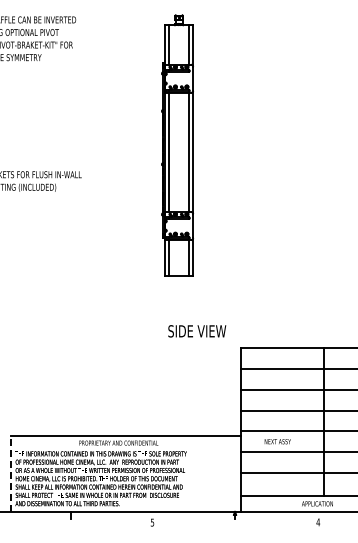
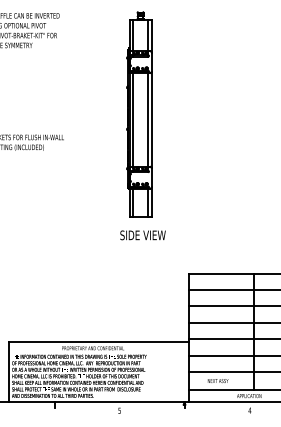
text: (197, 331) -> (143, 235), moved
text: (277, 441) -> (217, 380), moved
line: (11, 473) -> (8, 372), dashed -> solid

